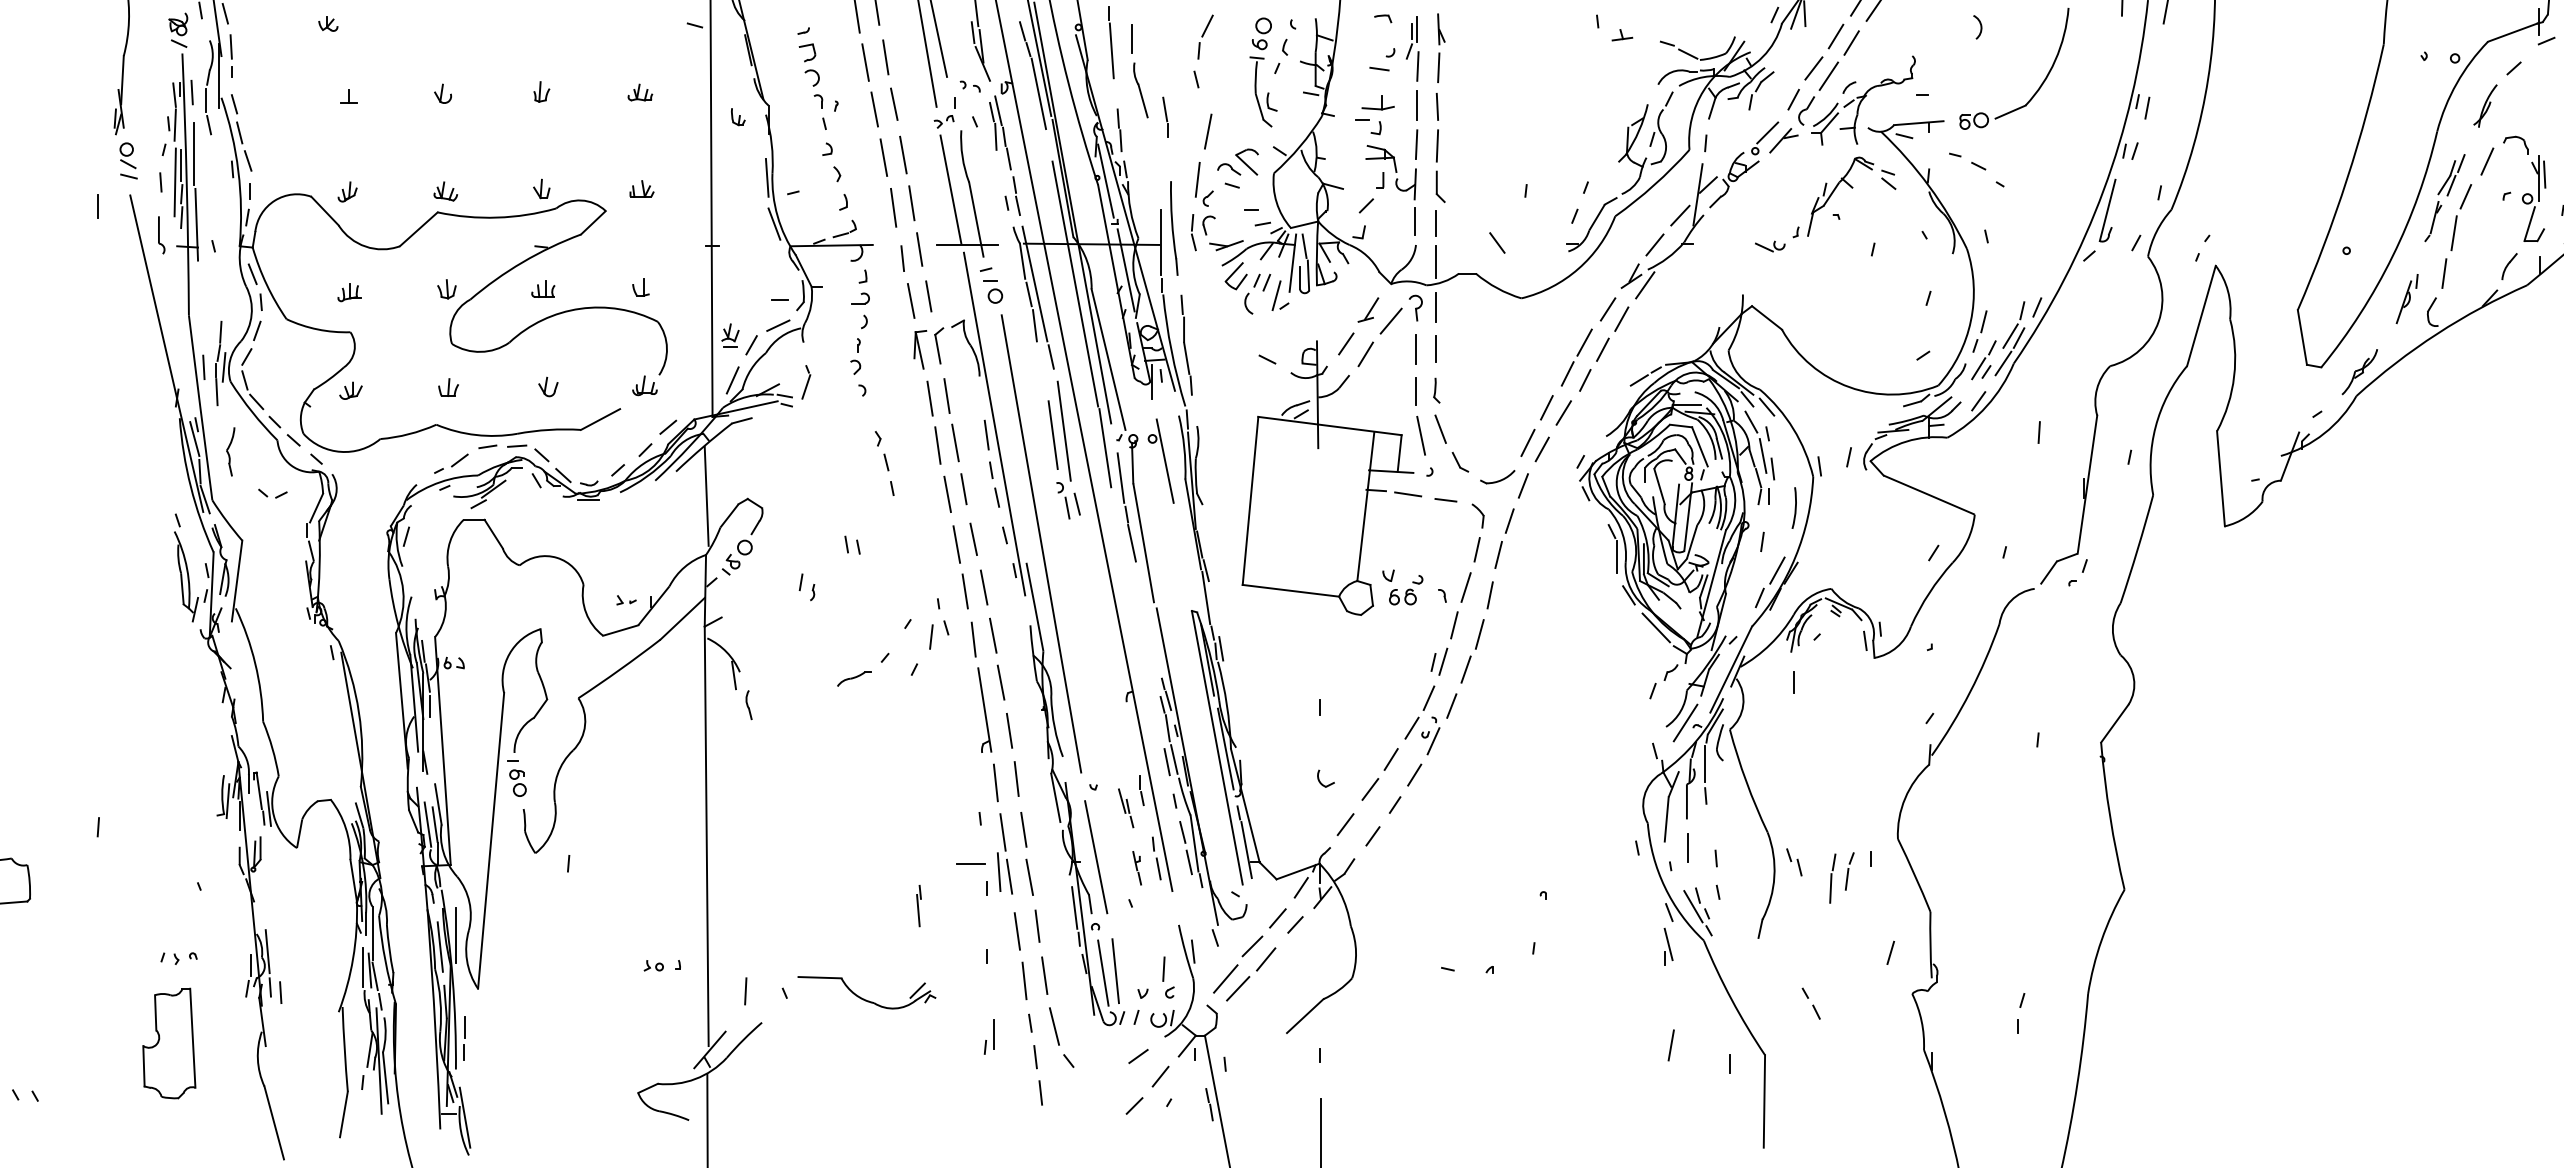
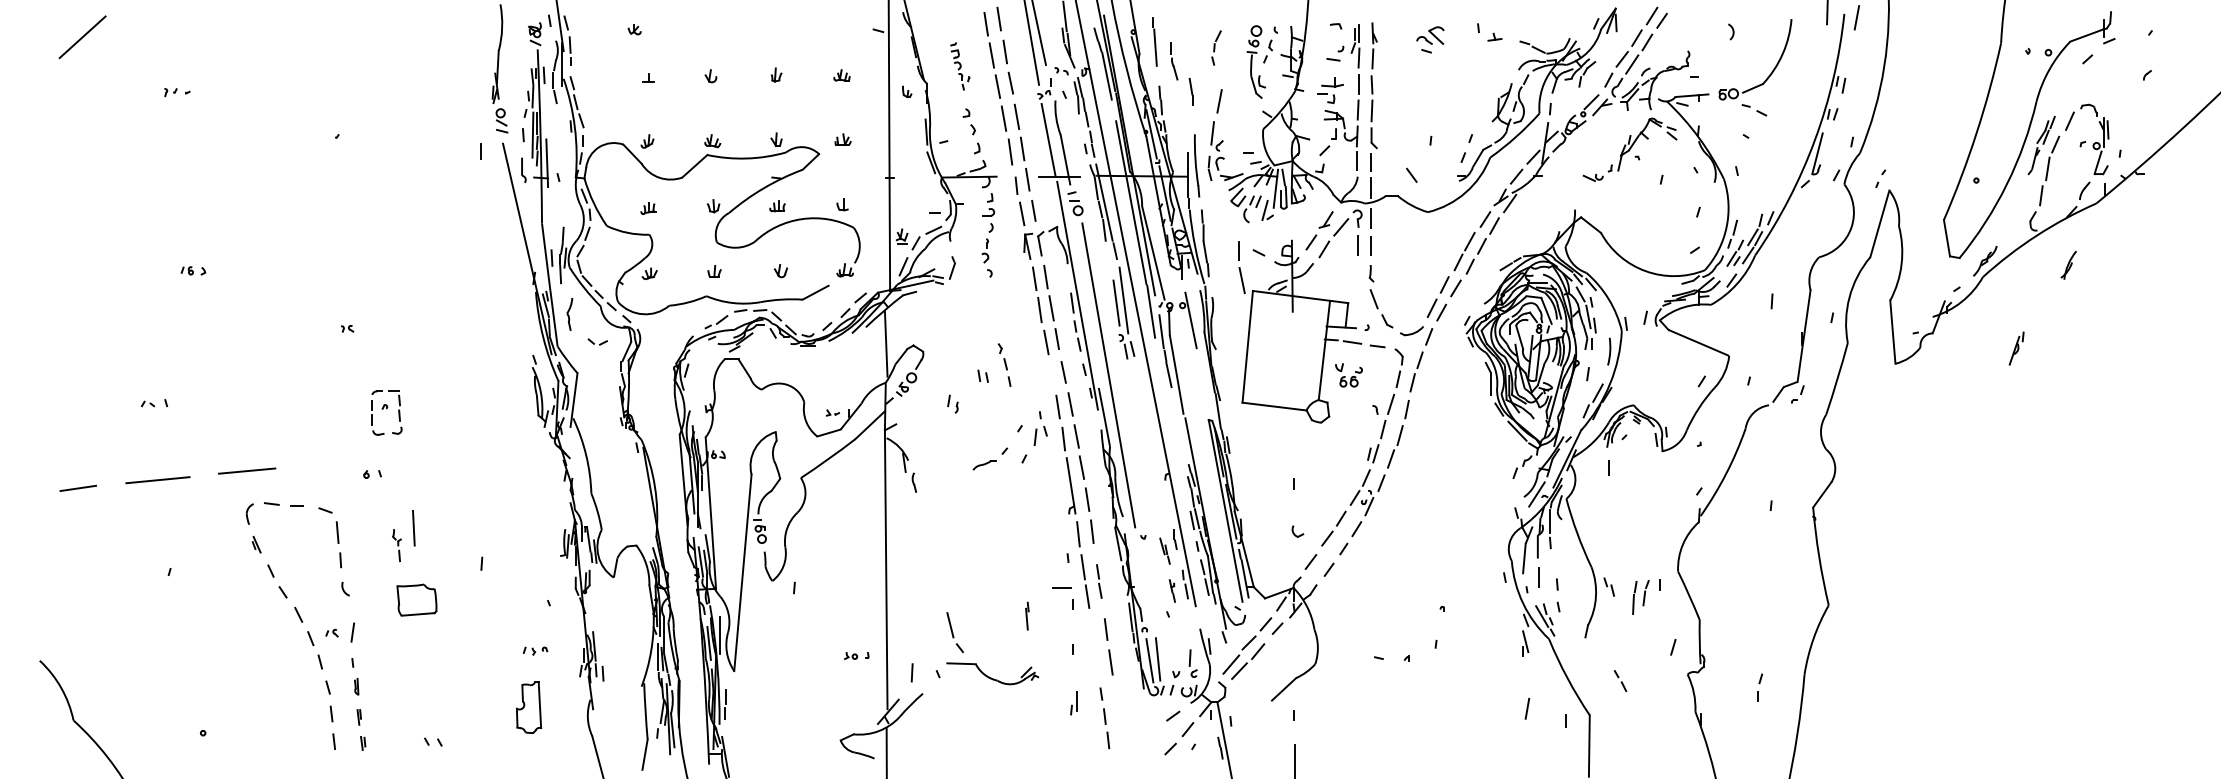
part: (1203, 50) -> (1216, 47), size x0.7
part: (1140, 70) -> (1174, 60), size x0.6
part: (818, 79) -> (960, 66), size x0.7
part: (2485, 104) -> (2068, 264), moved
line: (194, 152) -> (545, 115), removed
part: (1967, 161) -> (1754, 110), moved
part: (1238, 167) -> (1430, 39), moved
part: (2406, 298) -> (2016, 348), moved
part: (1420, 416) -> (1241, 267), moved
part: (884, 462) -> (1004, 364), moved
line: (956, 544) -> (1052, 375), removed
part: (1402, 587) -> (1348, 375), moved
part: (1027, 853) -> (1099, 581), size x0.6
line: (1095, 856) -> (1144, 583), removed
line: (998, 871) -> (1080, 593), removed
line: (1017, 930) -> (1092, 632), removed
line: (1024, 980) -> (1097, 665), removed
part: (1060, 1037) -> (954, 632), moved
part: (168, 1043) -> (528, 707), size x0.7

